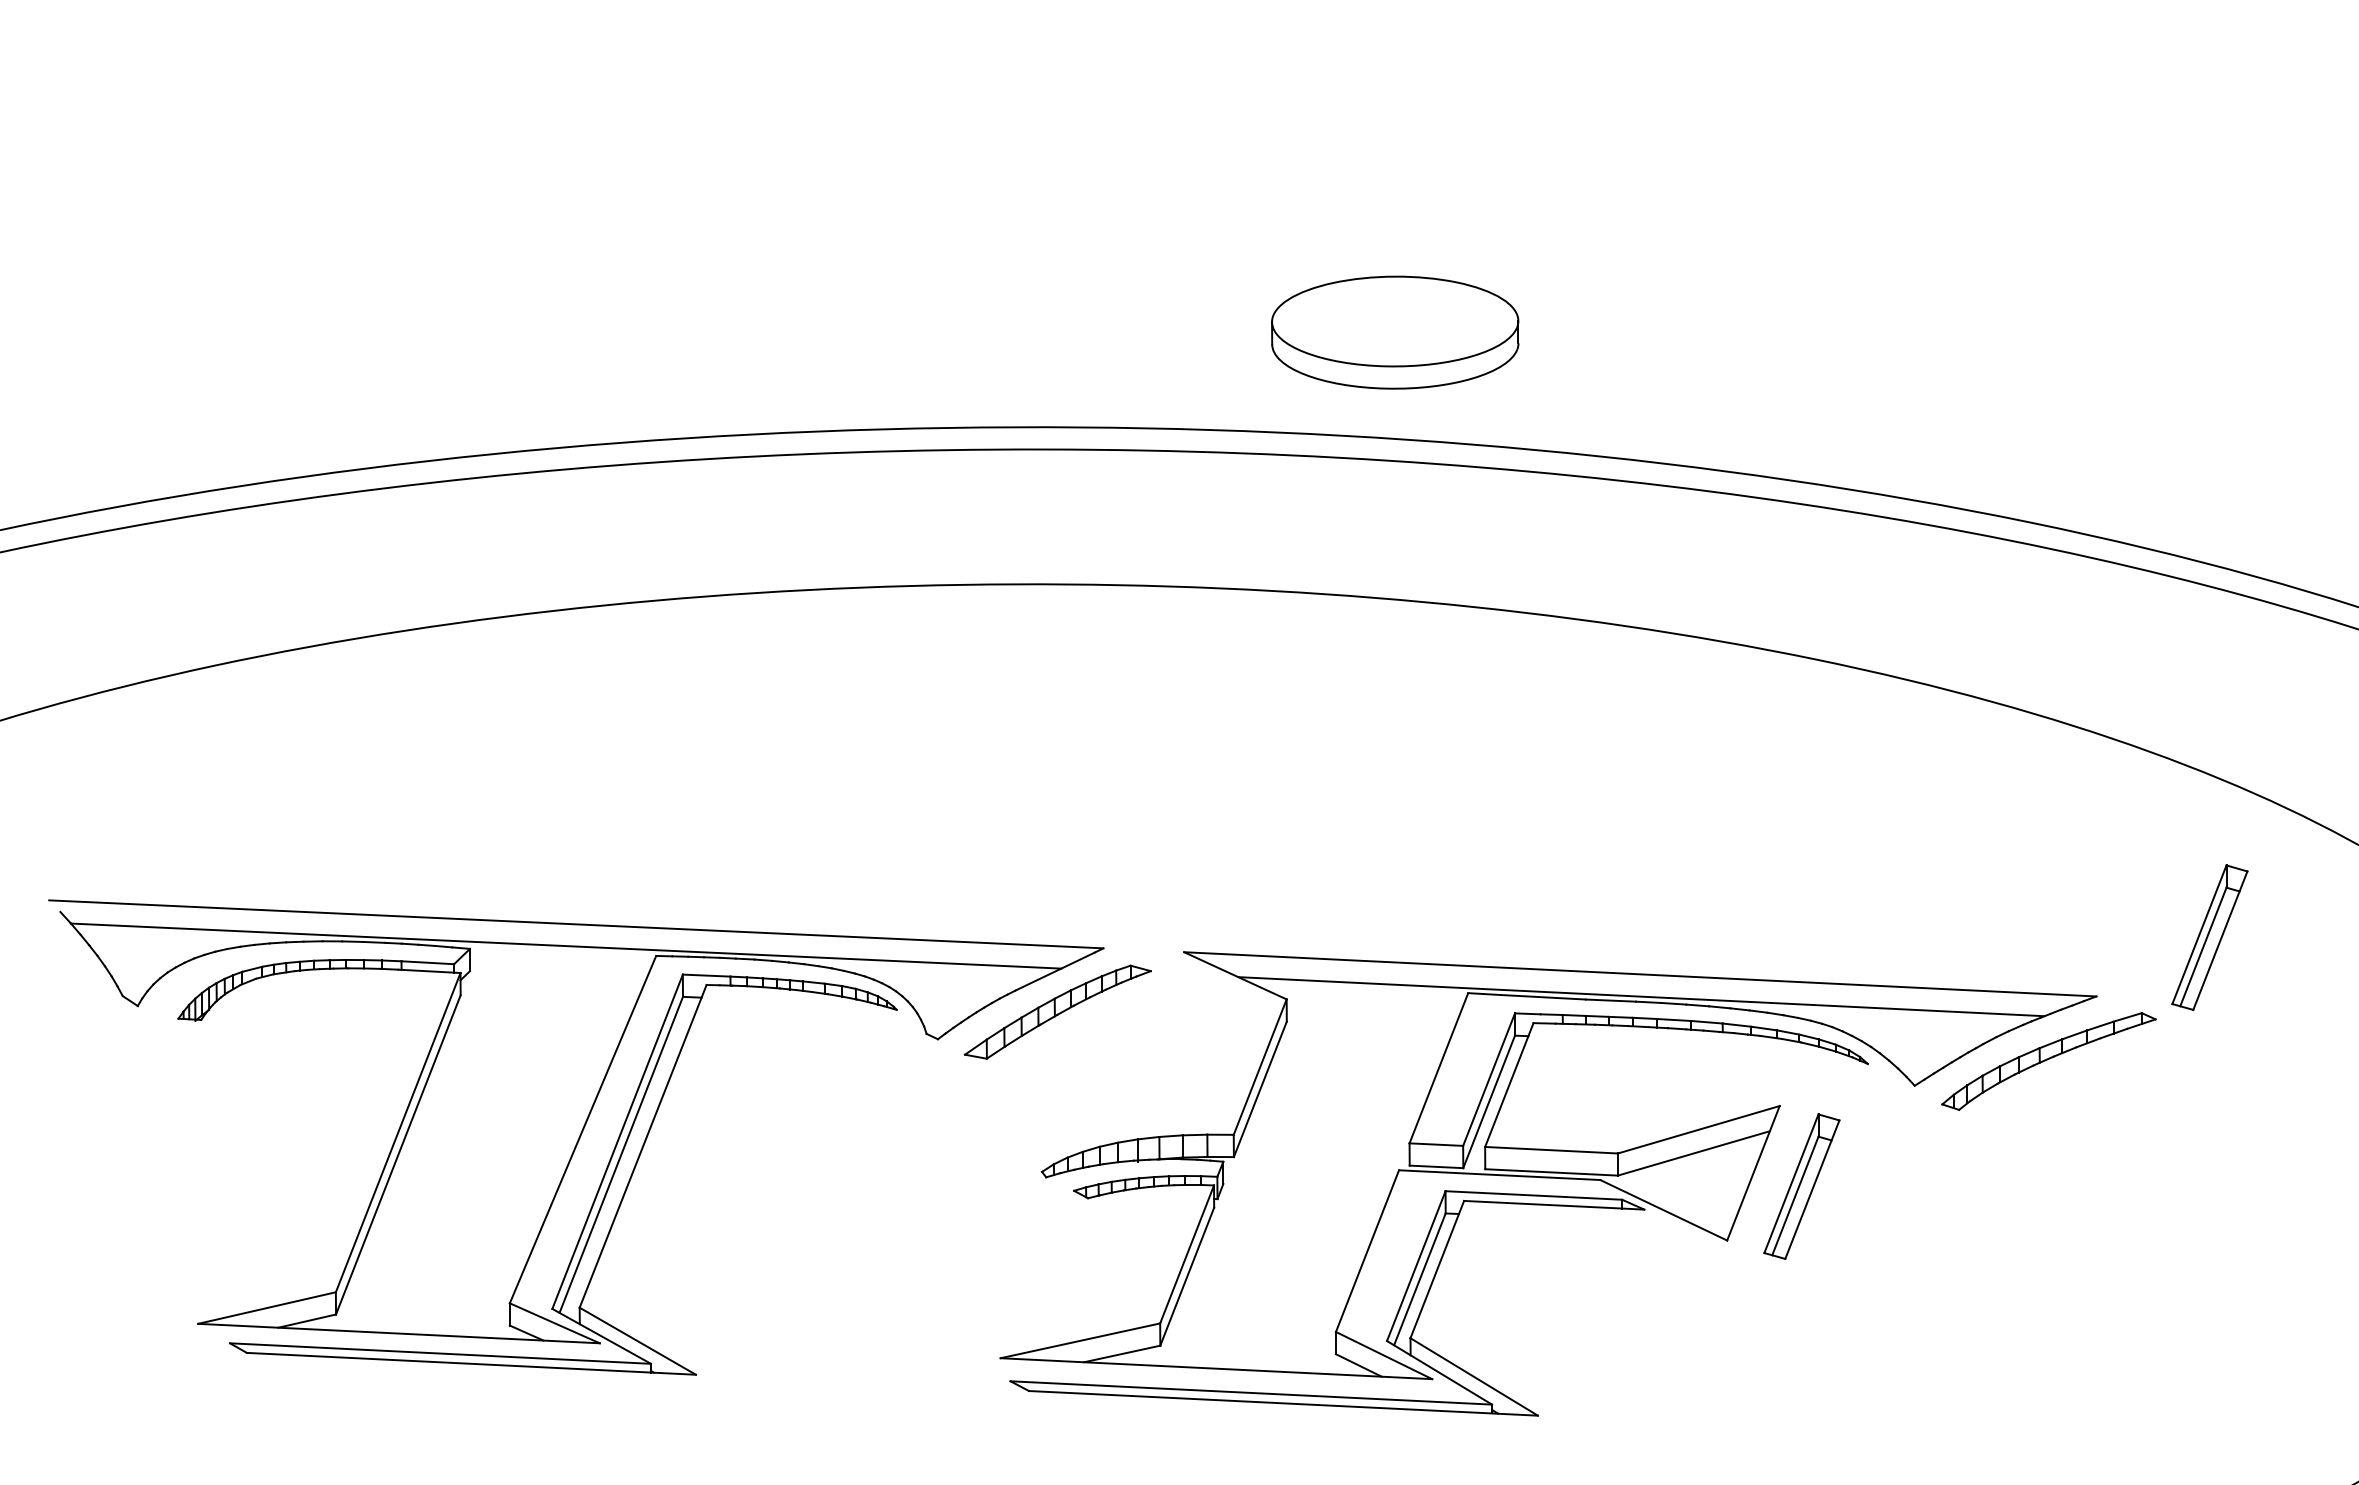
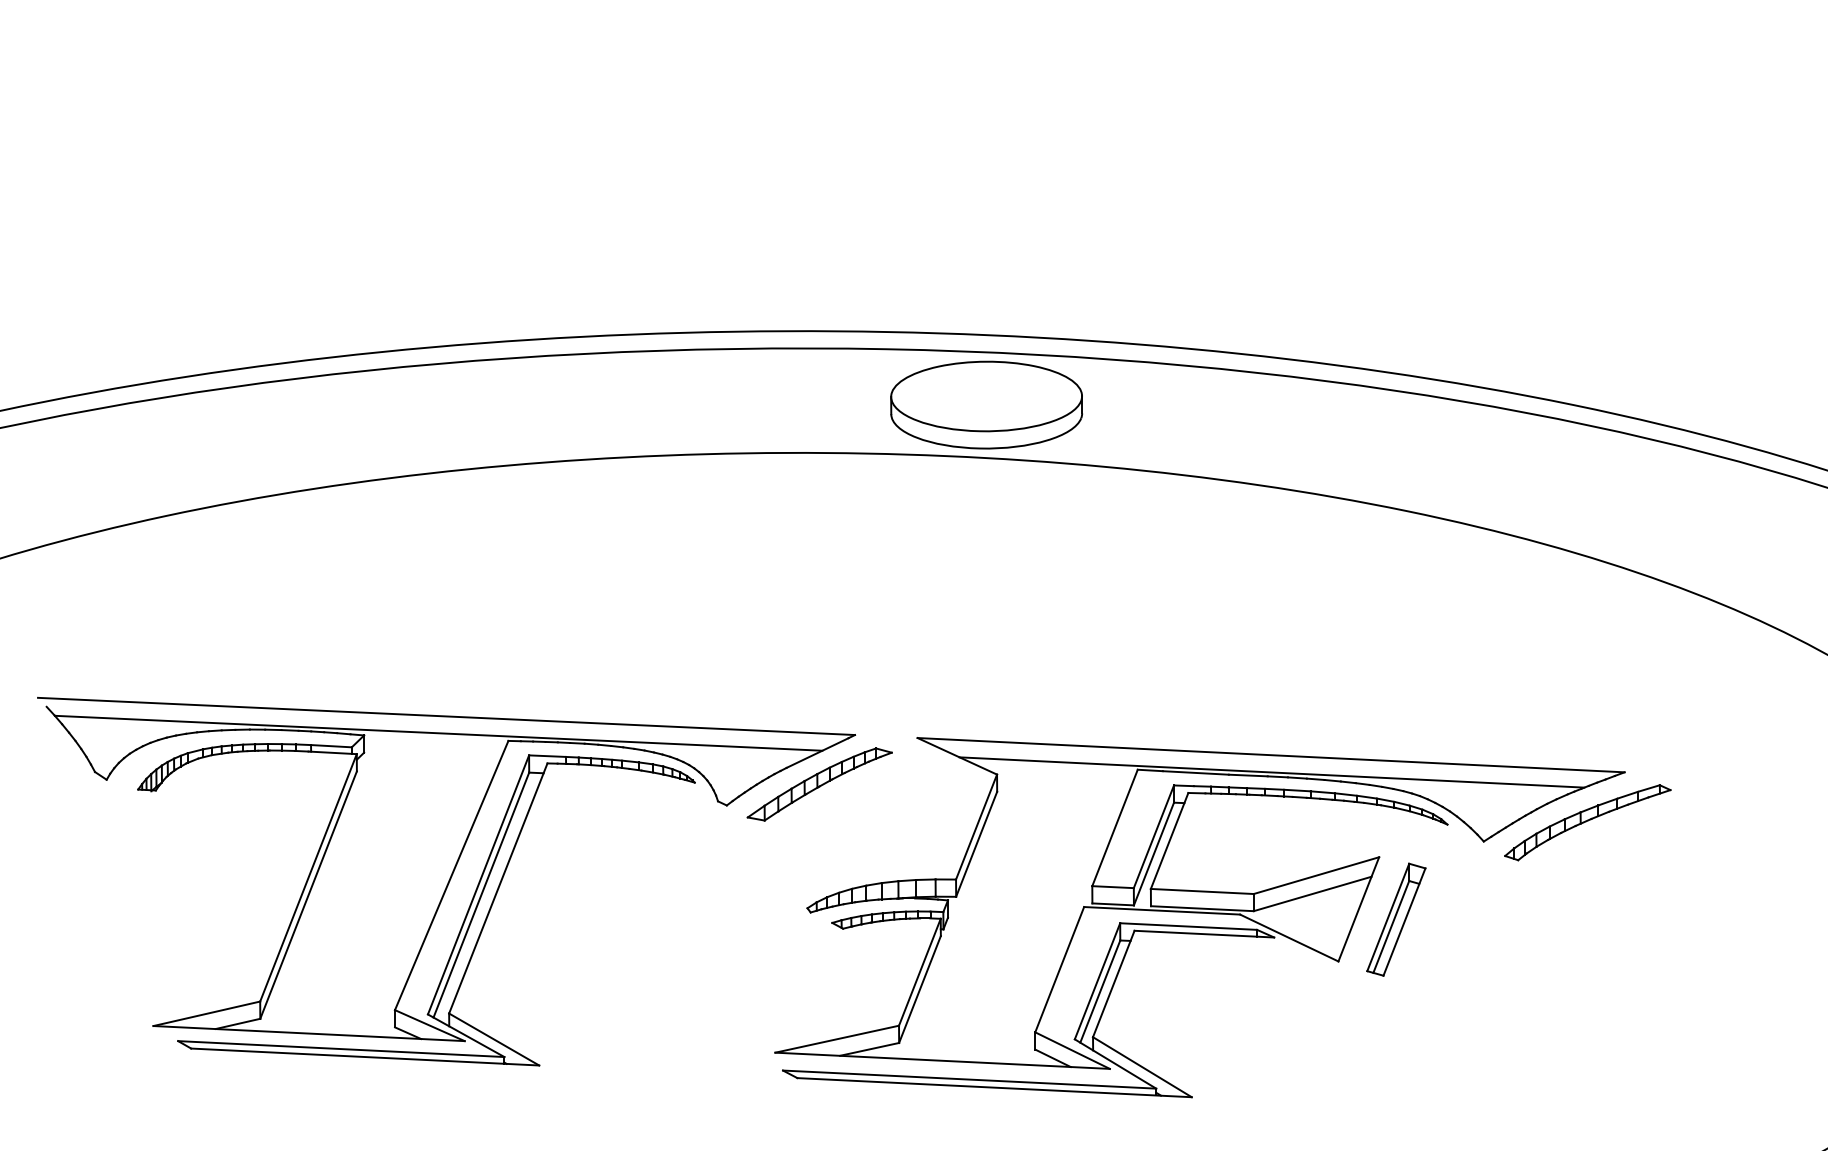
part: (1395, 332) -> (986, 405), moved
part: (2209, 937) -> (1712, 726), removed

